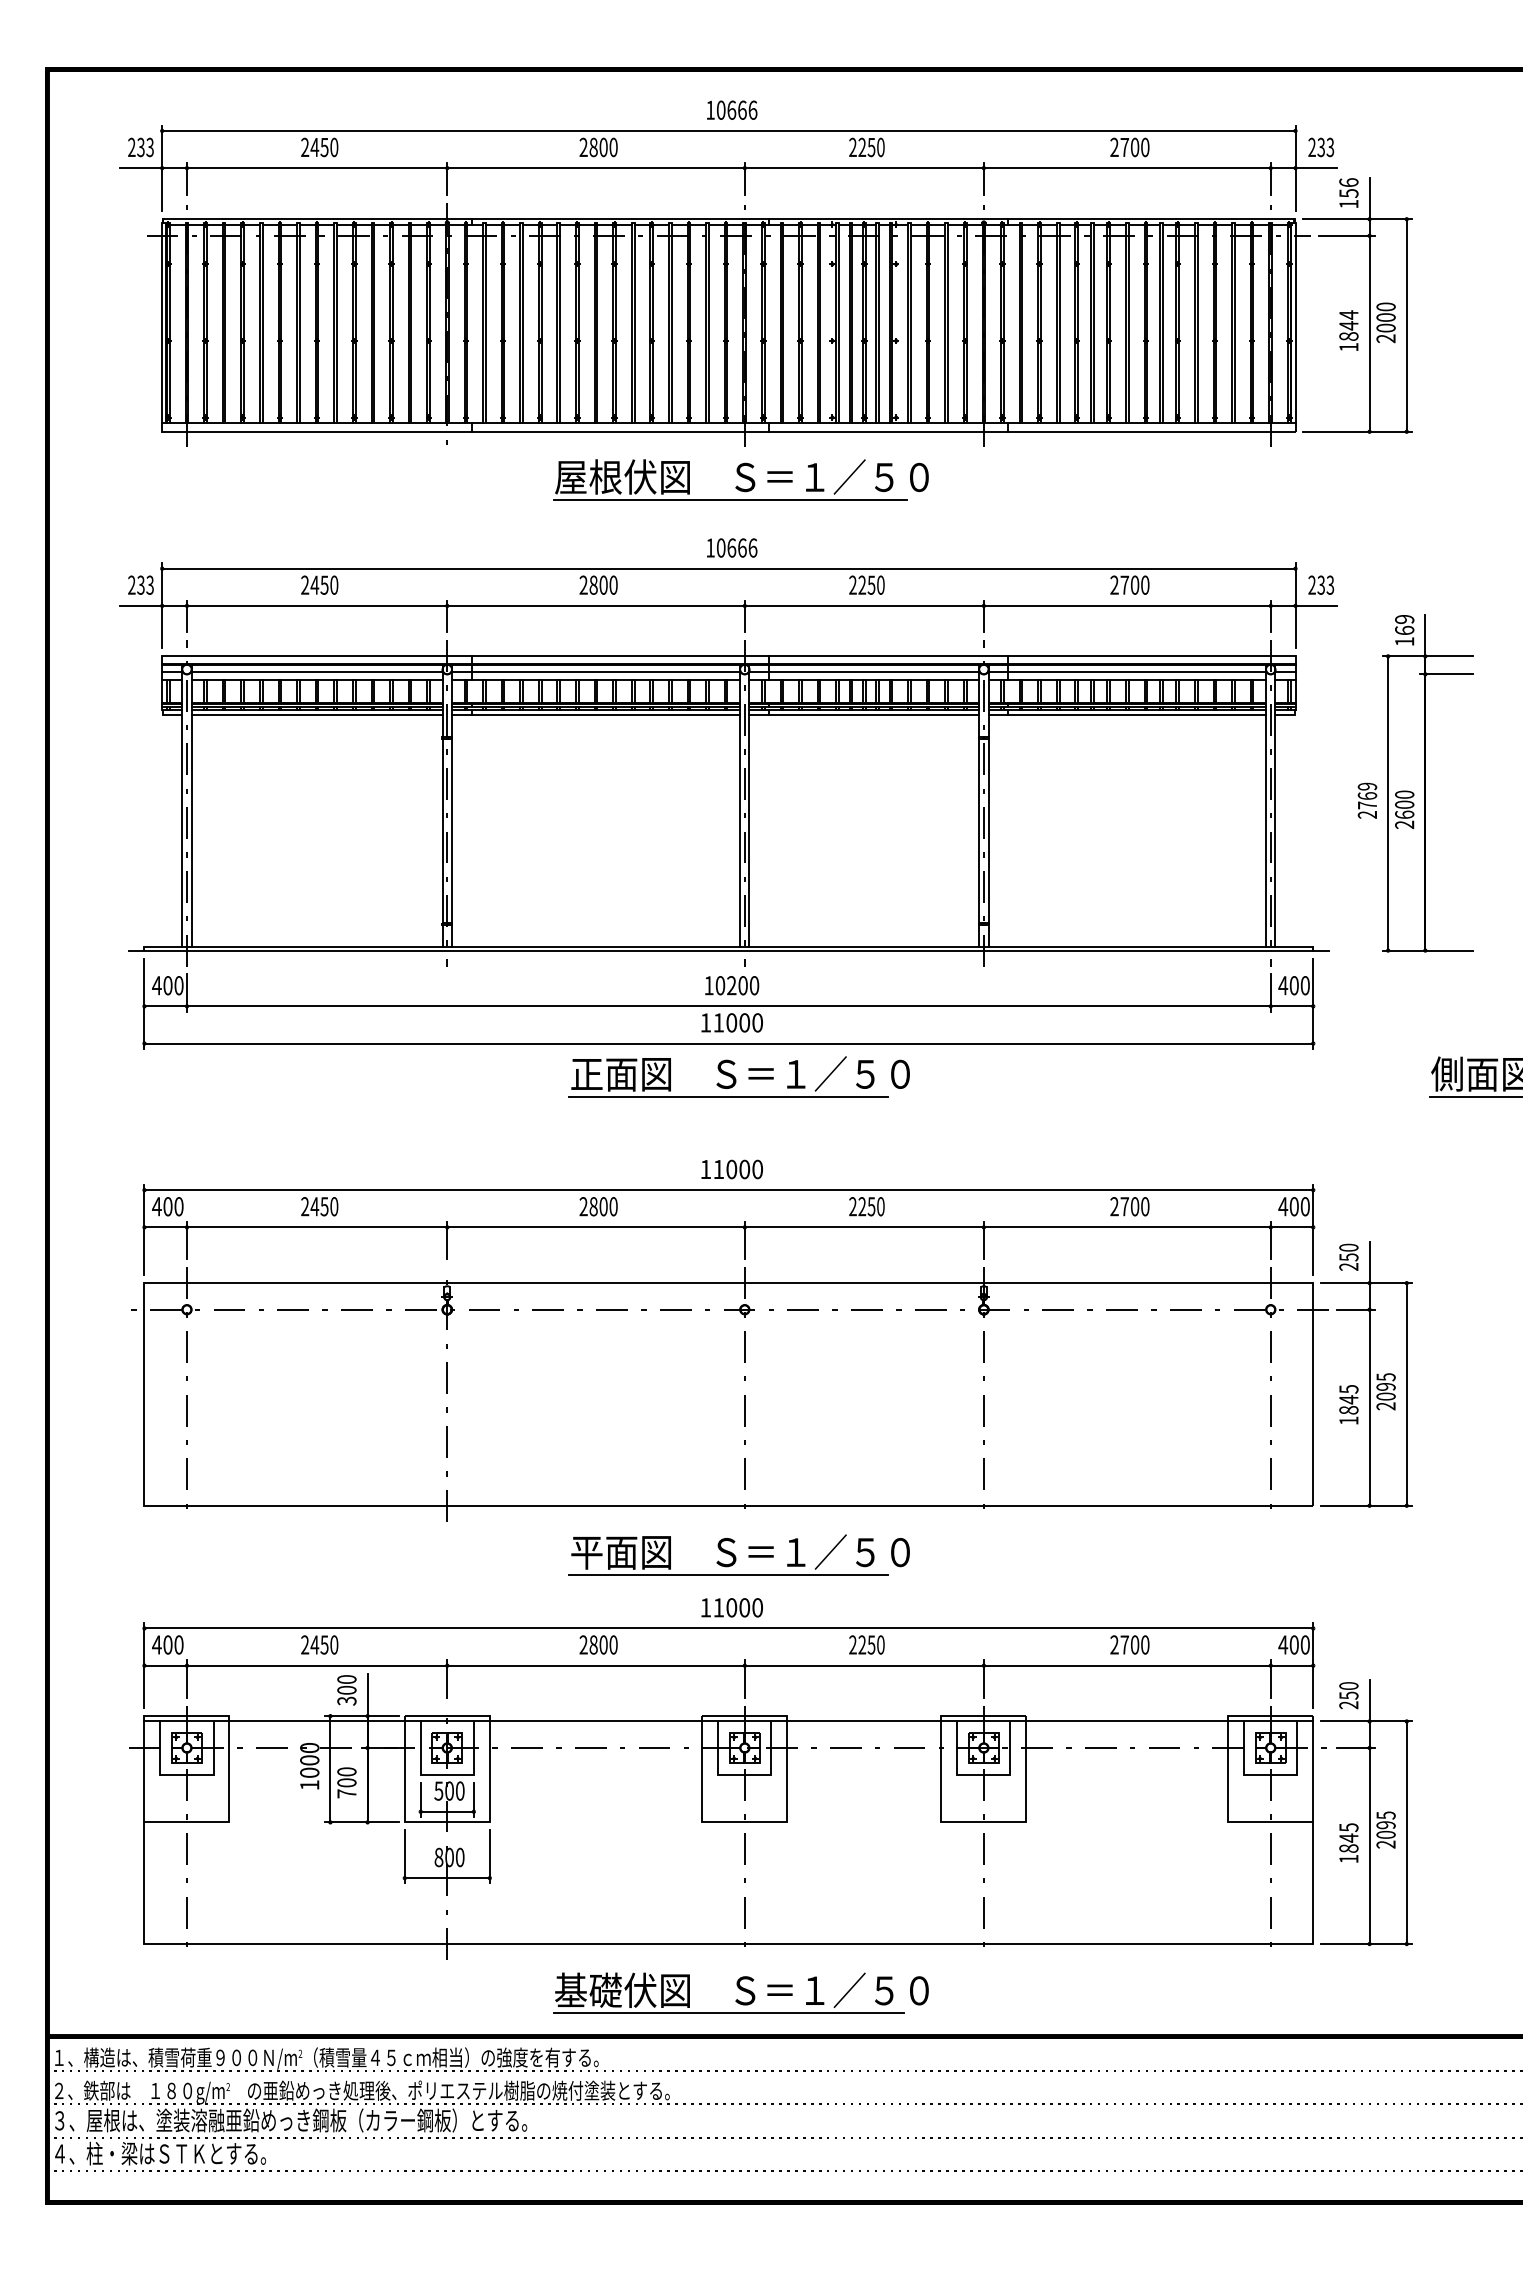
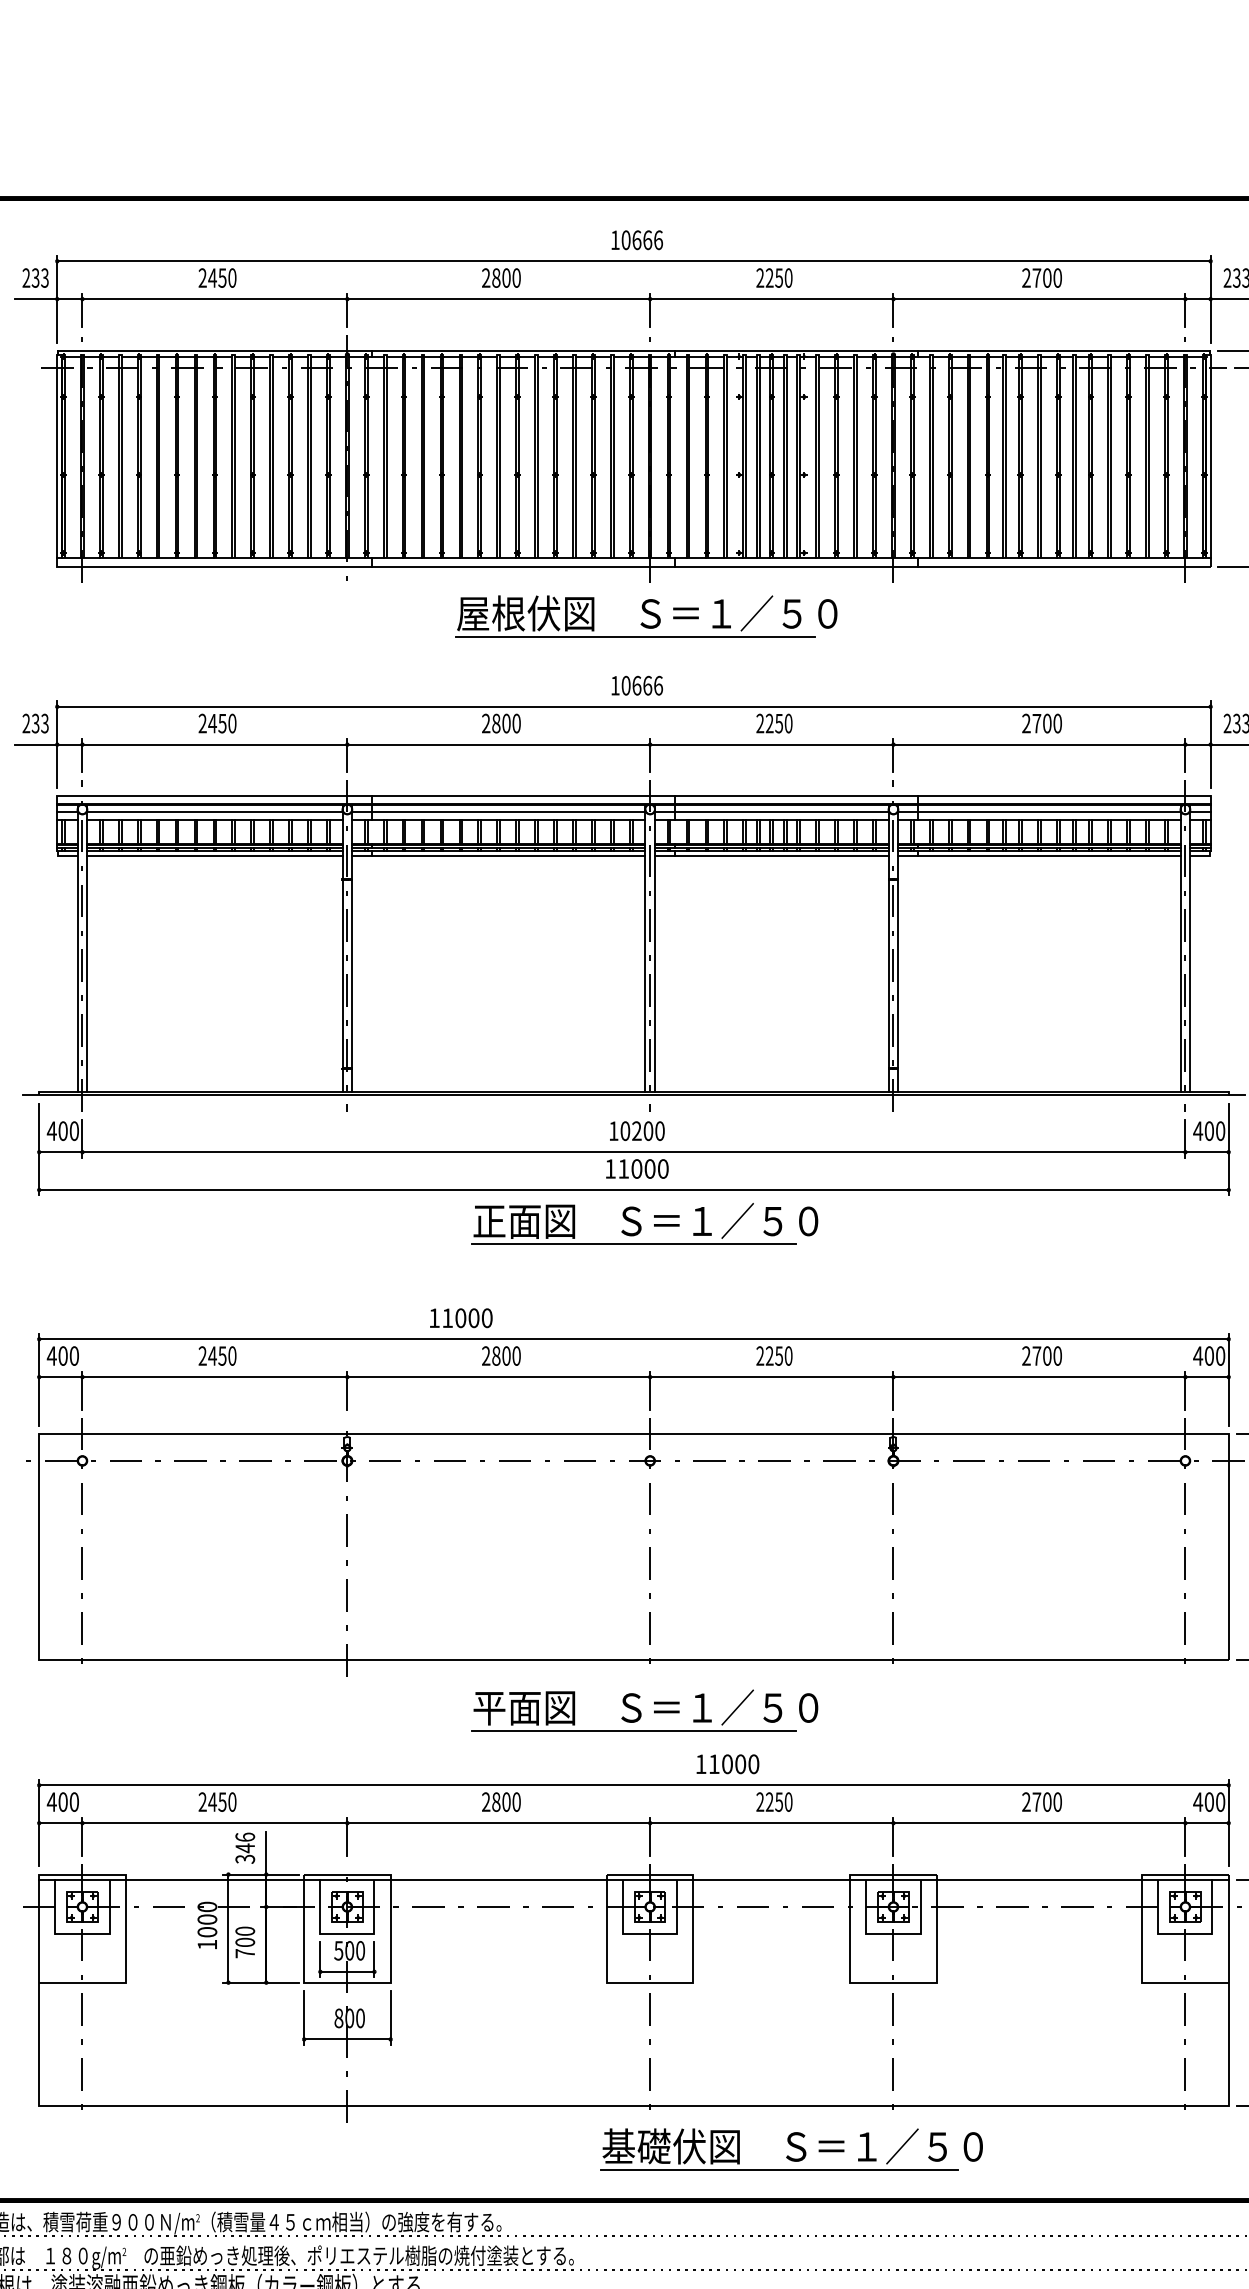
text: (731, 1169) -> (460, 1318), moved
text: (731, 1607) -> (727, 1763), moved
text: (346, 1685) -> (244, 1843), 300 -> 346
part: (740, 1992) -> (791, 2148), moved

